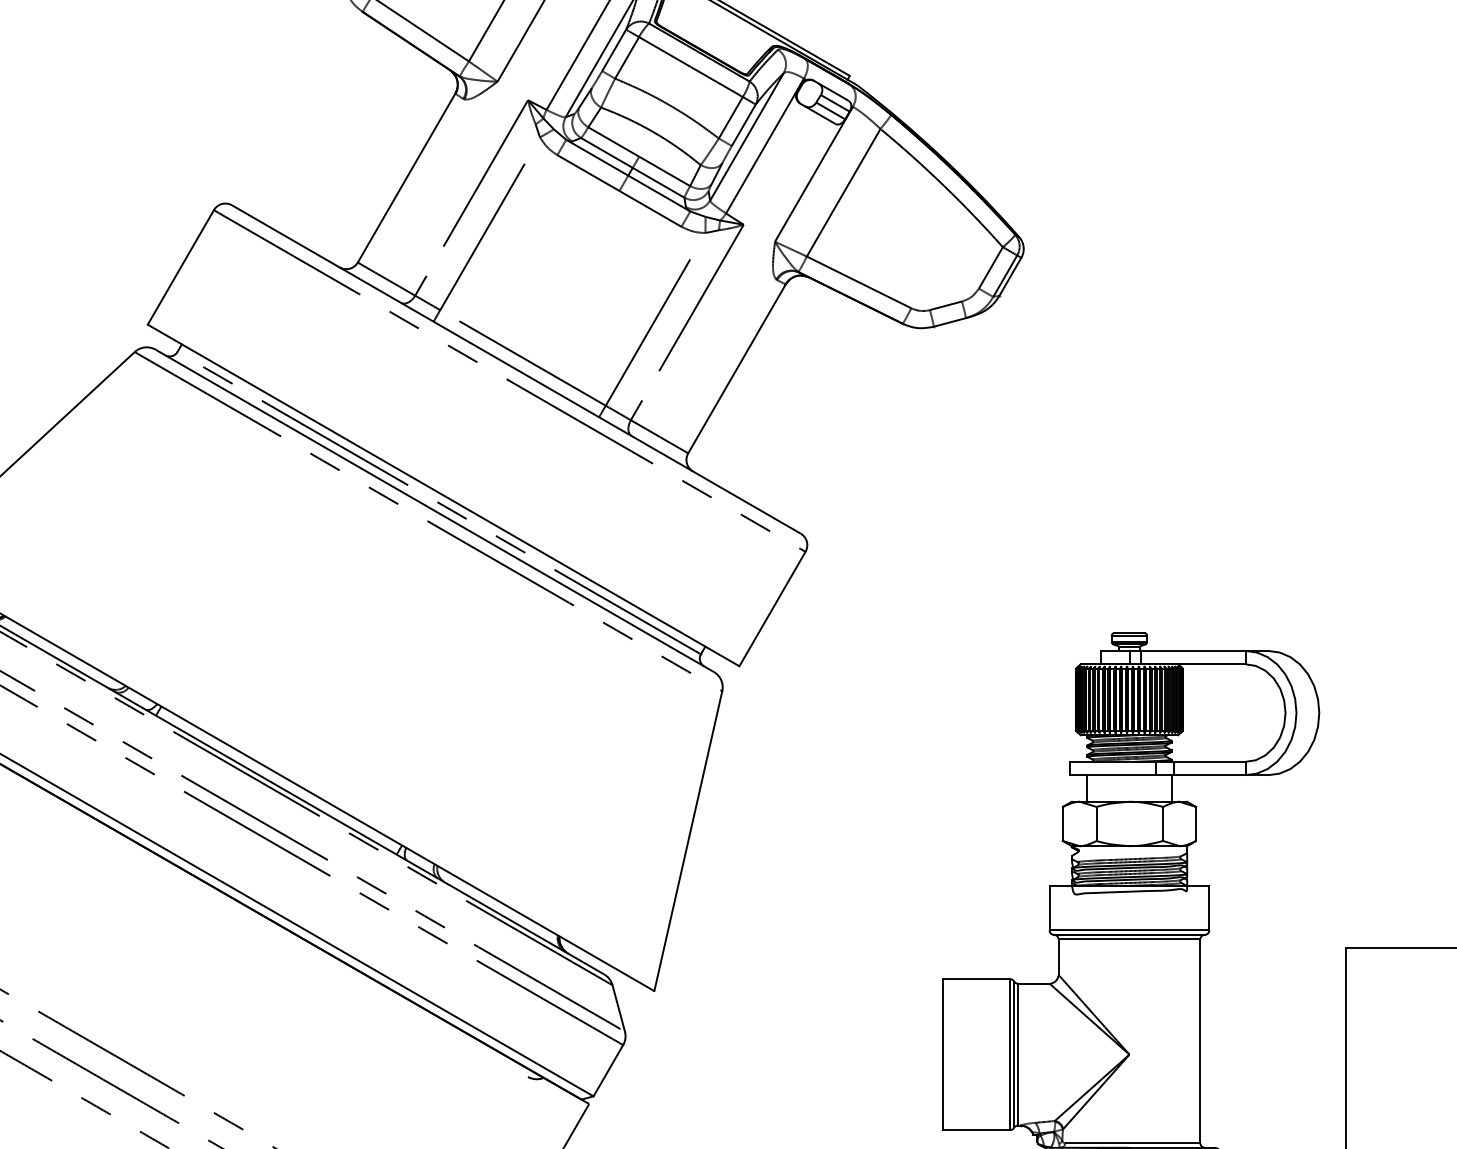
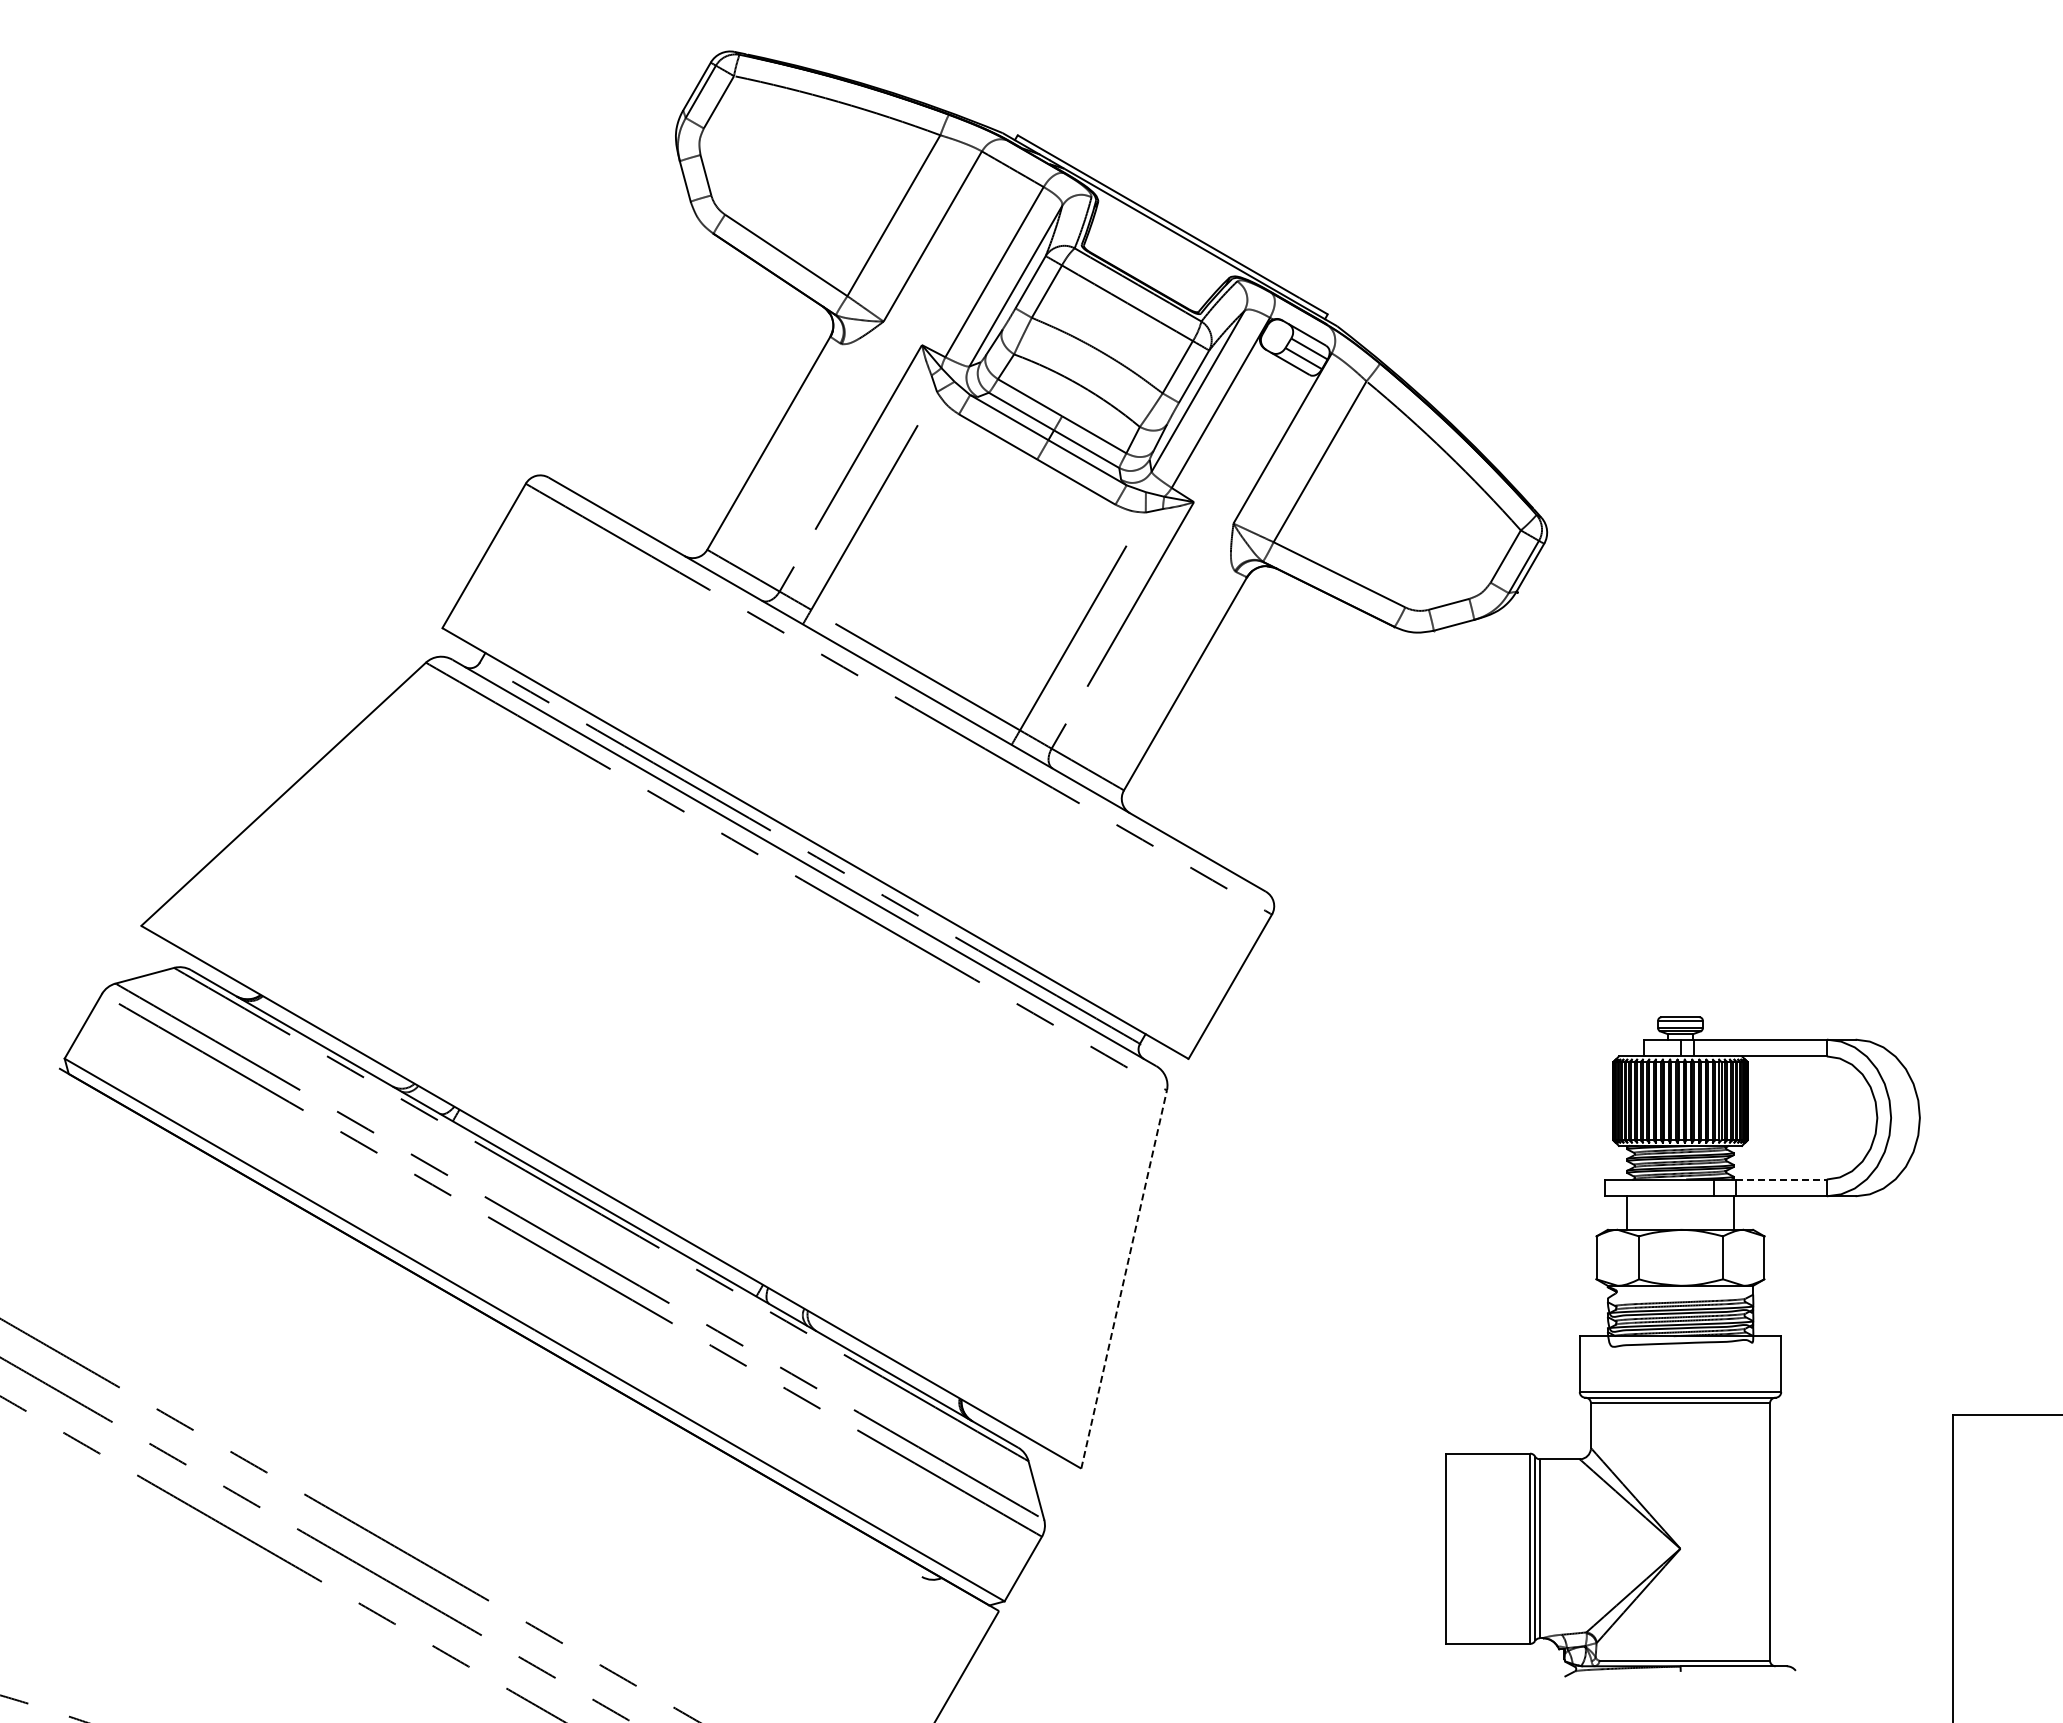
line: (1210, 761) -> (1782, 1179), solid -> dashed
line: (688, 841) -> (1124, 1279), solid -> dashed

